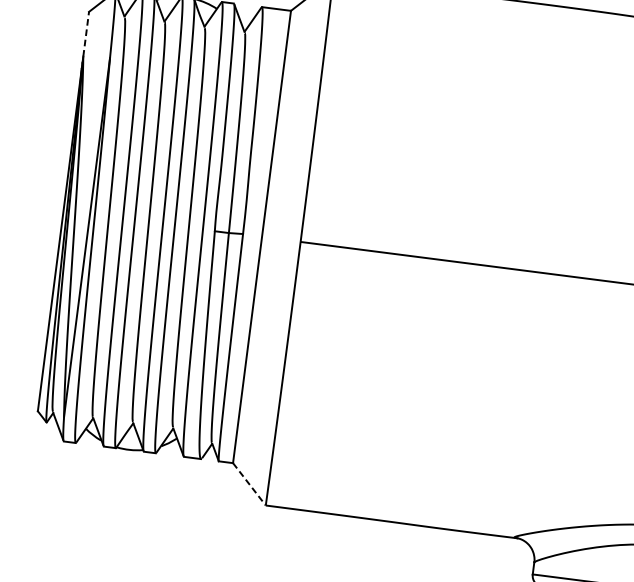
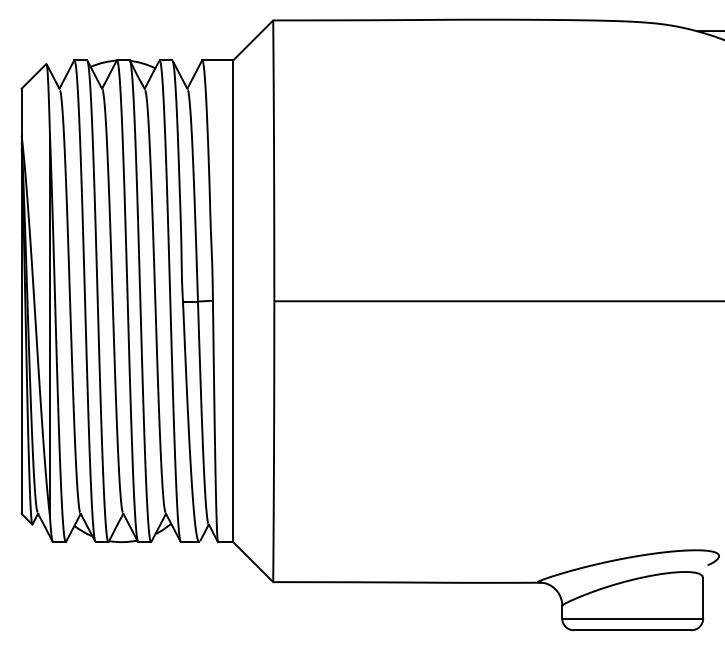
line: (85, 34) -> (21, 112), dashed -> solid
line: (249, 484) -> (253, 562), dashed -> solid

